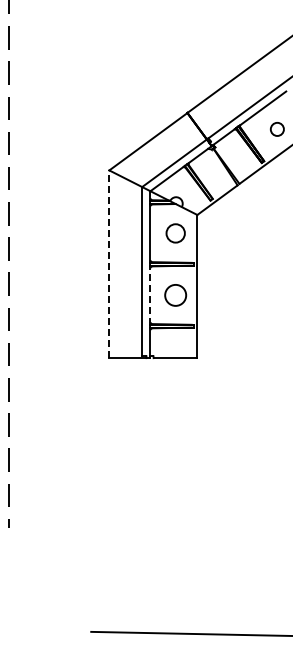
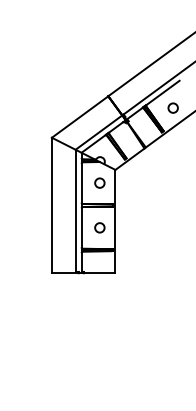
circle: (175, 232) -> (99, 182), size x0.71
line: (109, 264) -> (52, 205), dashed -> solid
circle: (175, 294) -> (99, 227), size x0.62
line: (150, 295) -> (81, 228), dashed -> solid

